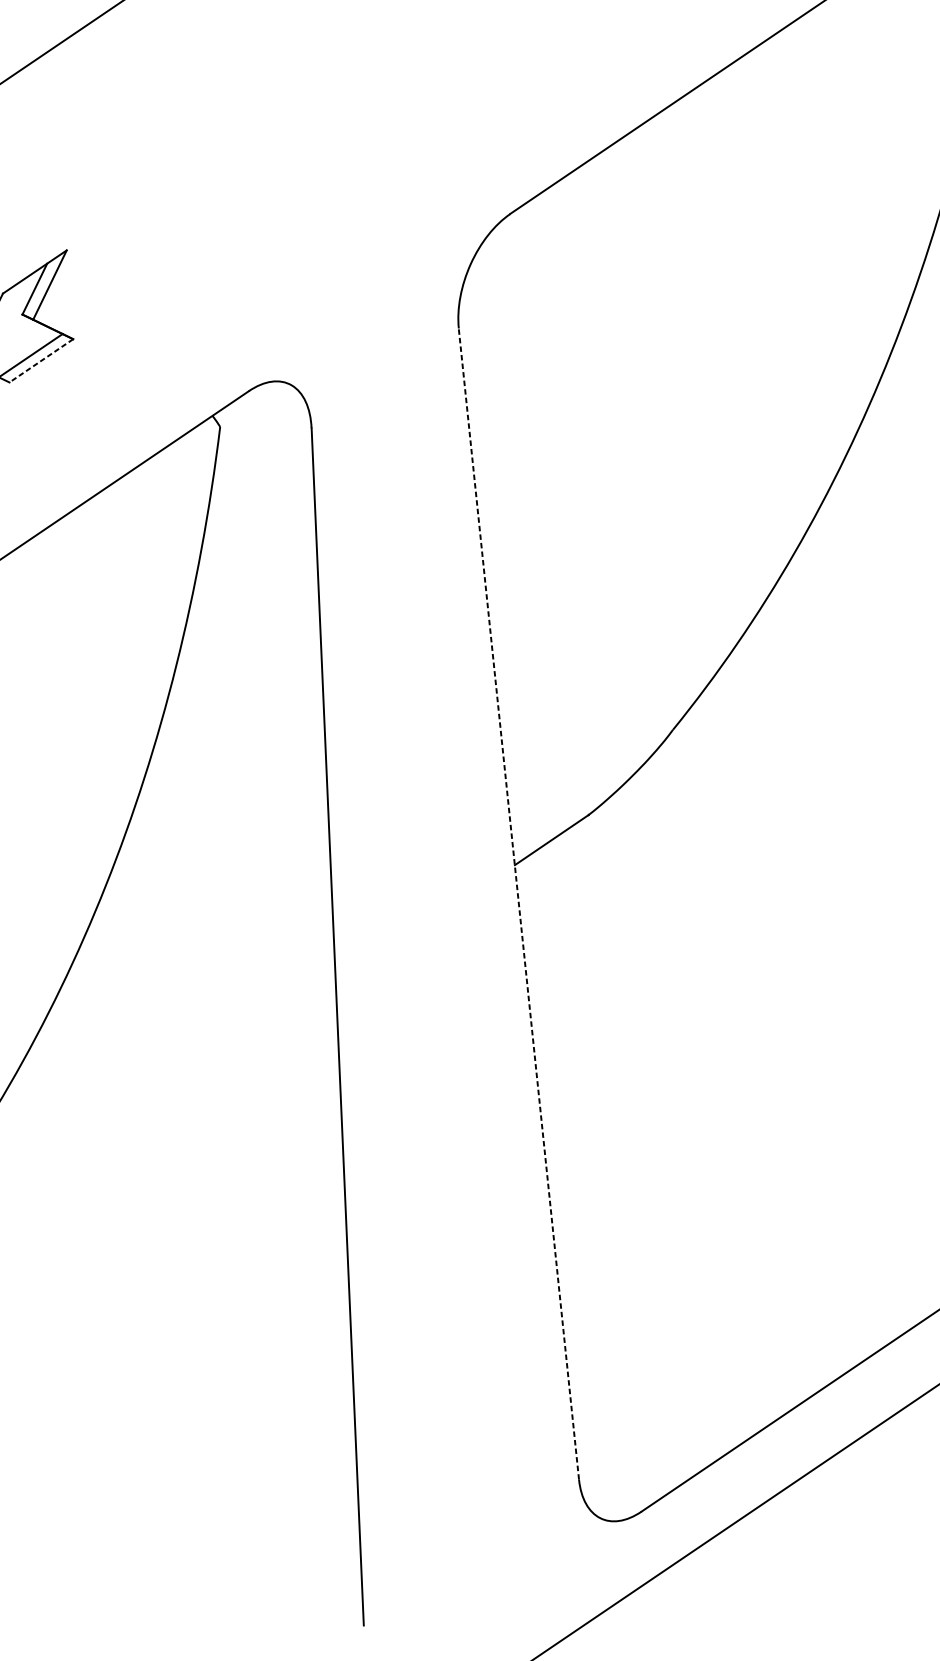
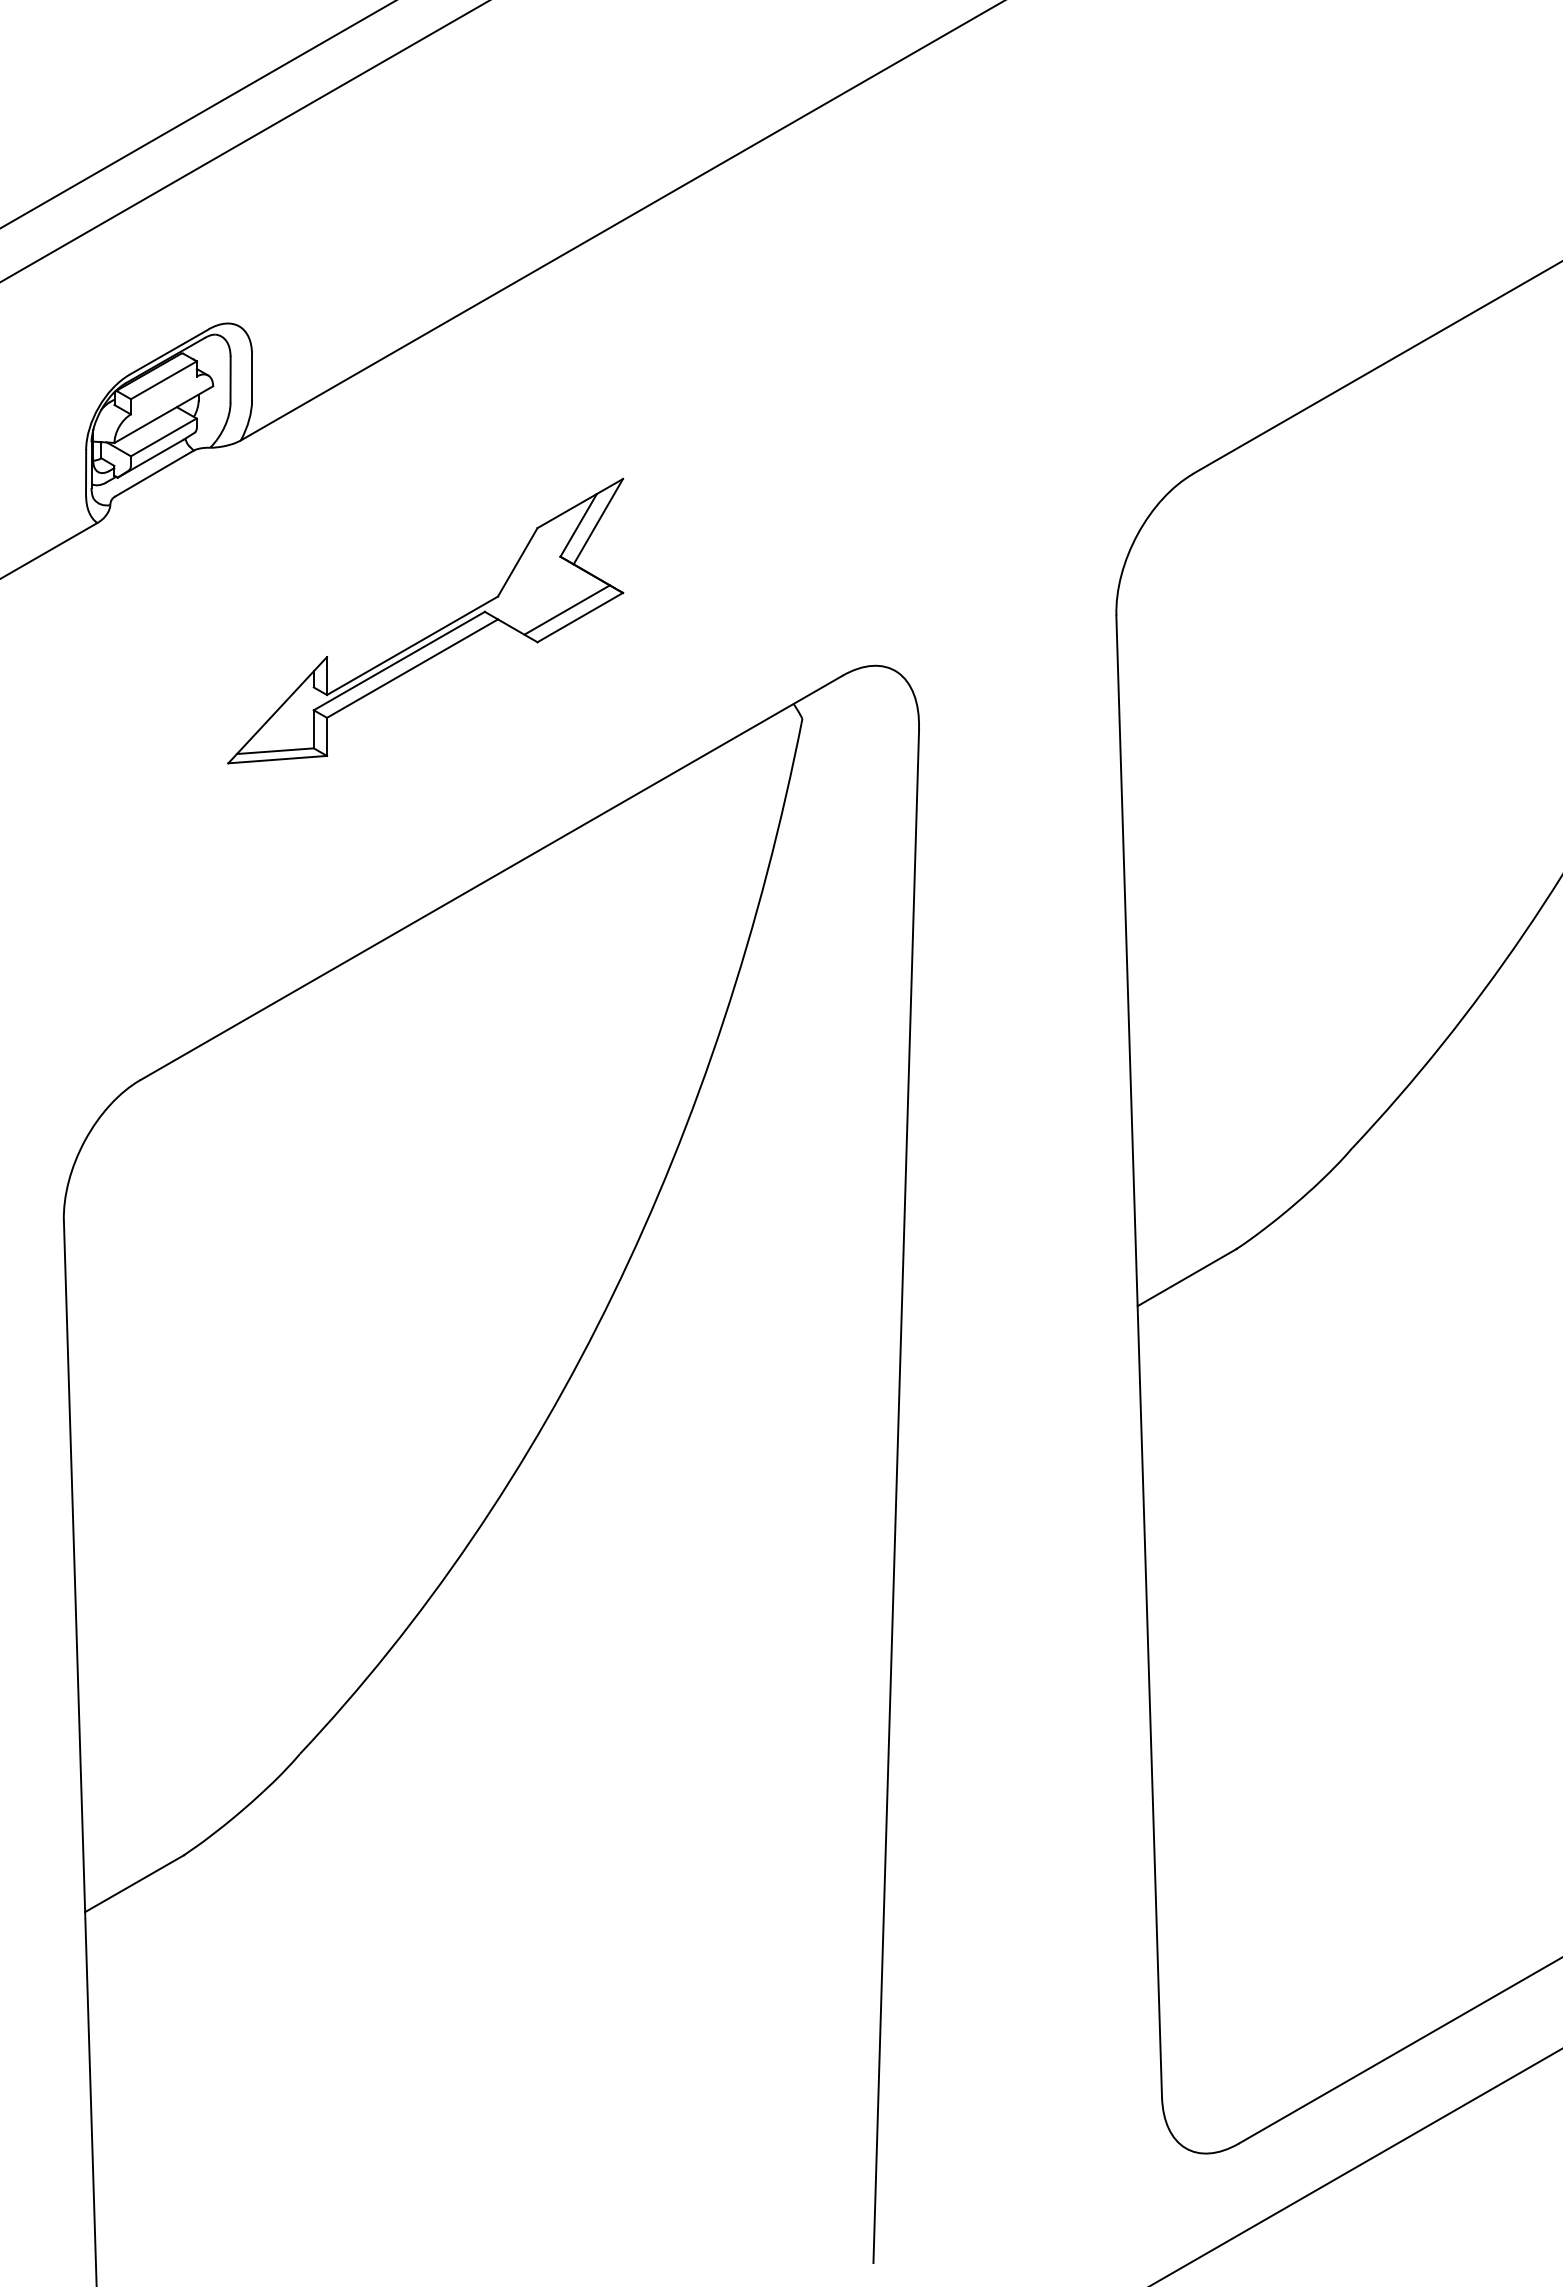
line: (40, 360) -> (579, 617), dashed -> solid
line: (519, 903) -> (1139, 1355), dashed -> solid

